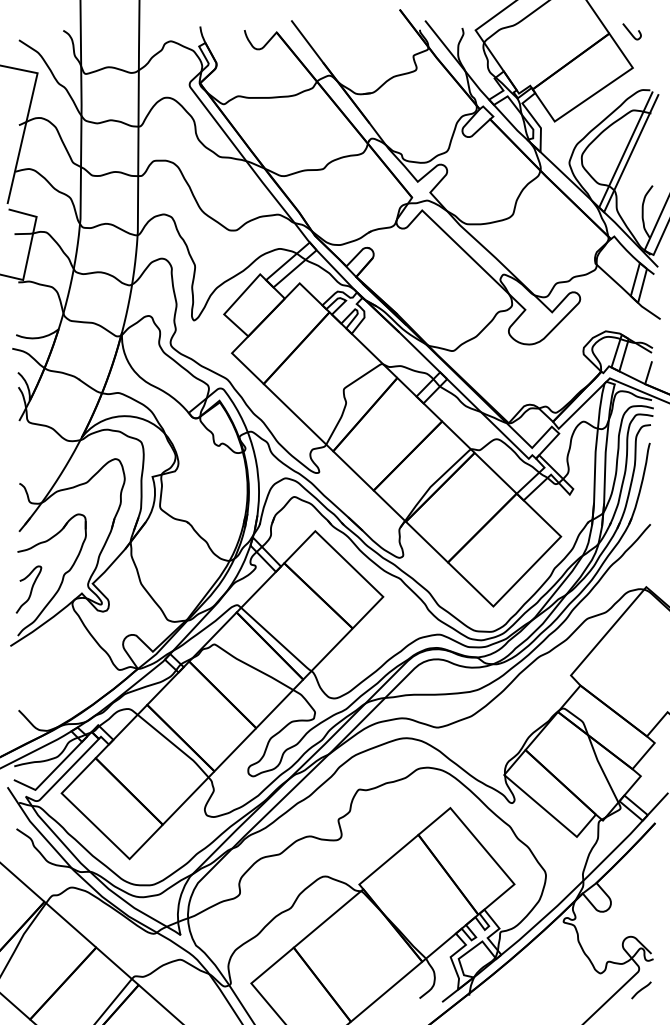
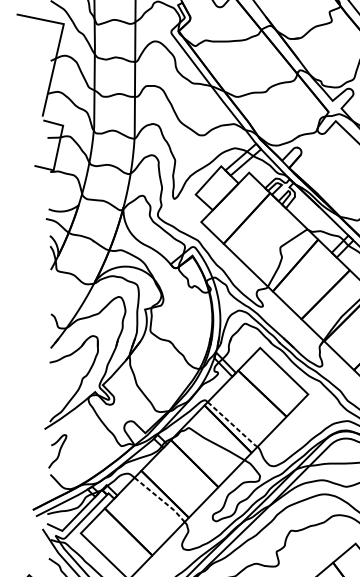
curve: (30, 589) -> (58, 451), moved
line: (277, 640) -> (233, 425), solid -> dashed
line: (175, 745) -> (161, 499), solid -> dashed

